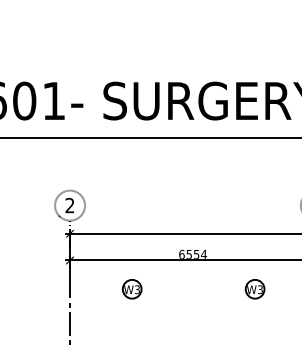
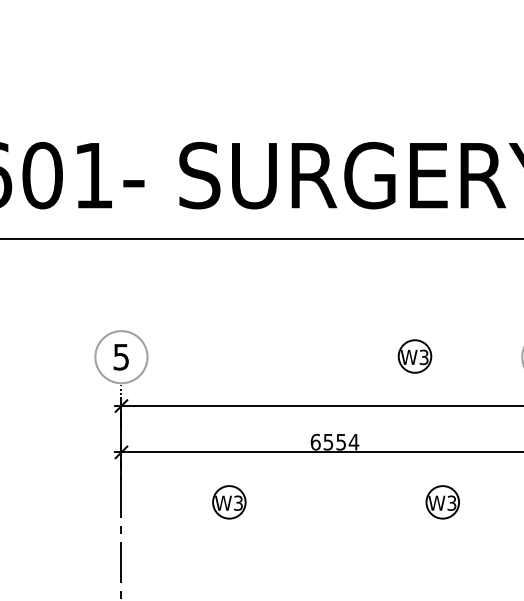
text: (69, 205) -> (120, 356), 2 -> 5
part: (238, 205) -> (413, 356), added

